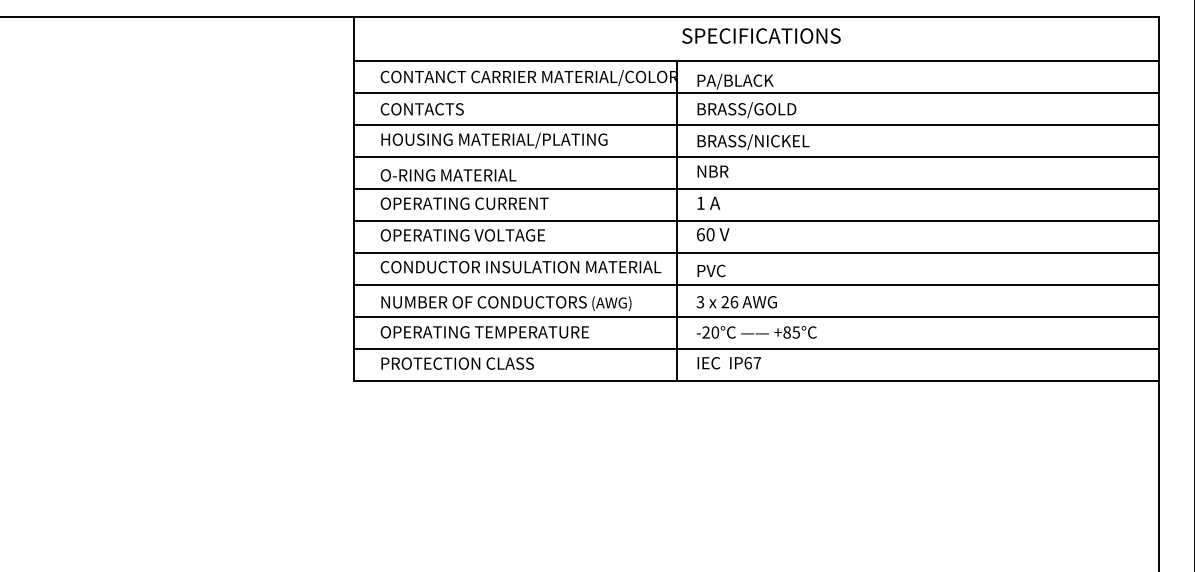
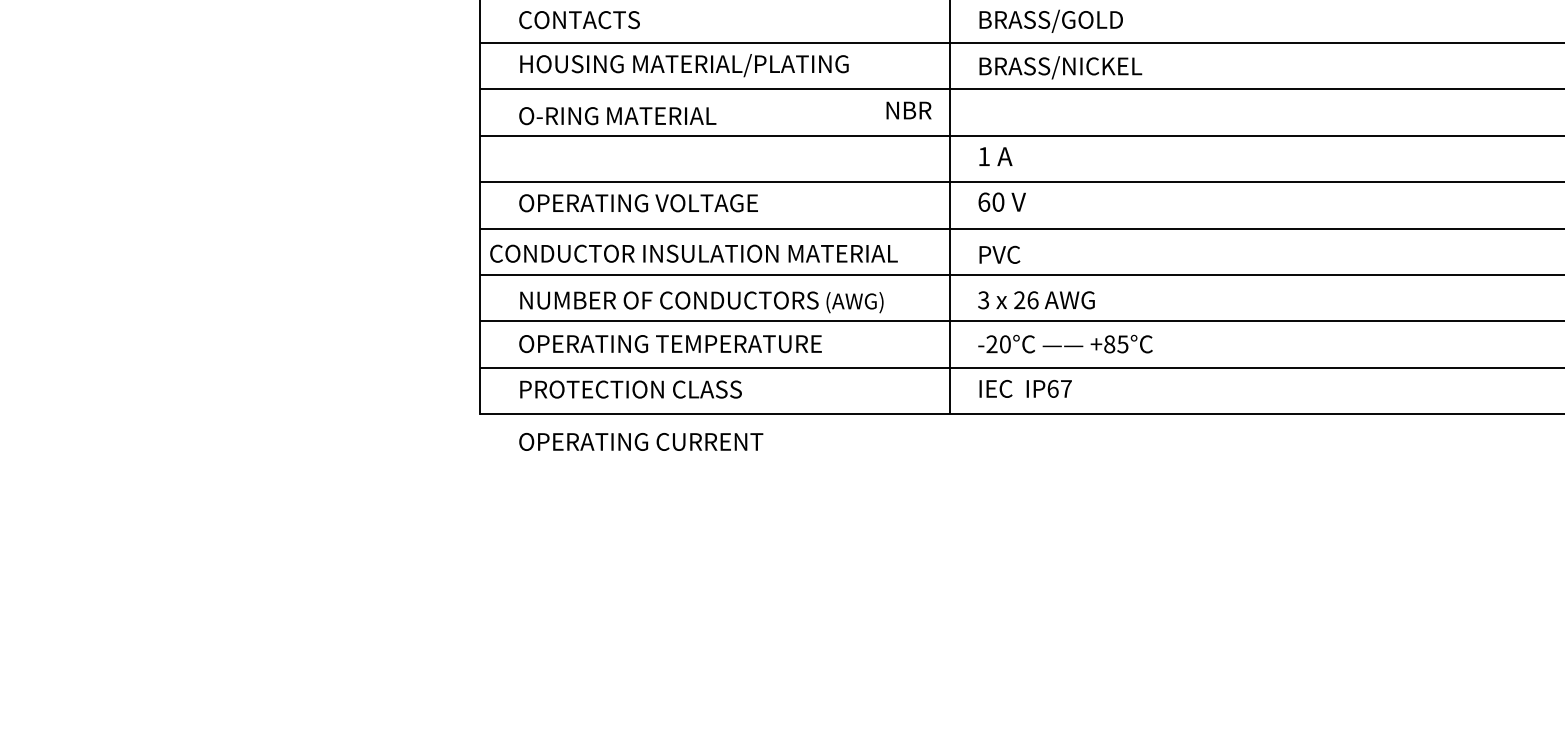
text: (712, 171) -> (908, 110), moved
text: (464, 203) -> (640, 441), moved
text: (520, 267) -> (693, 254), moved

